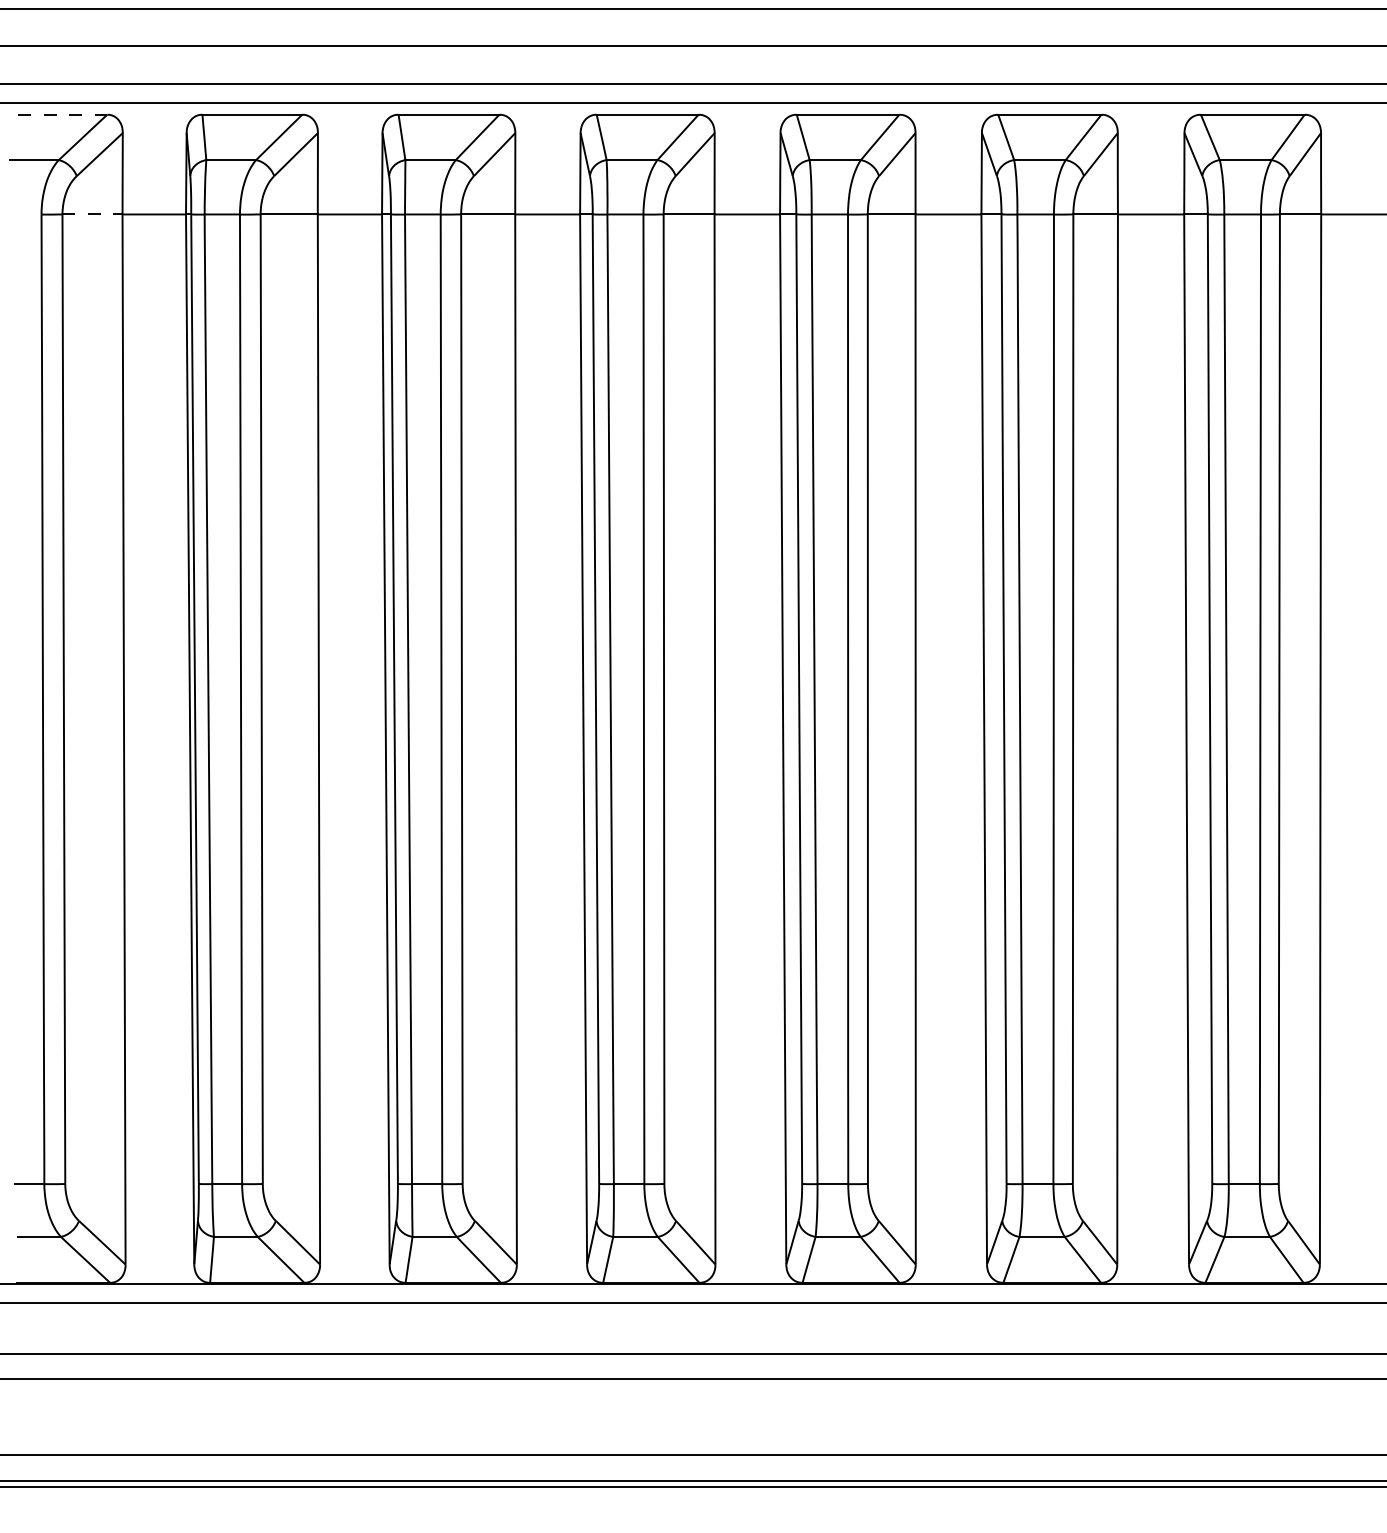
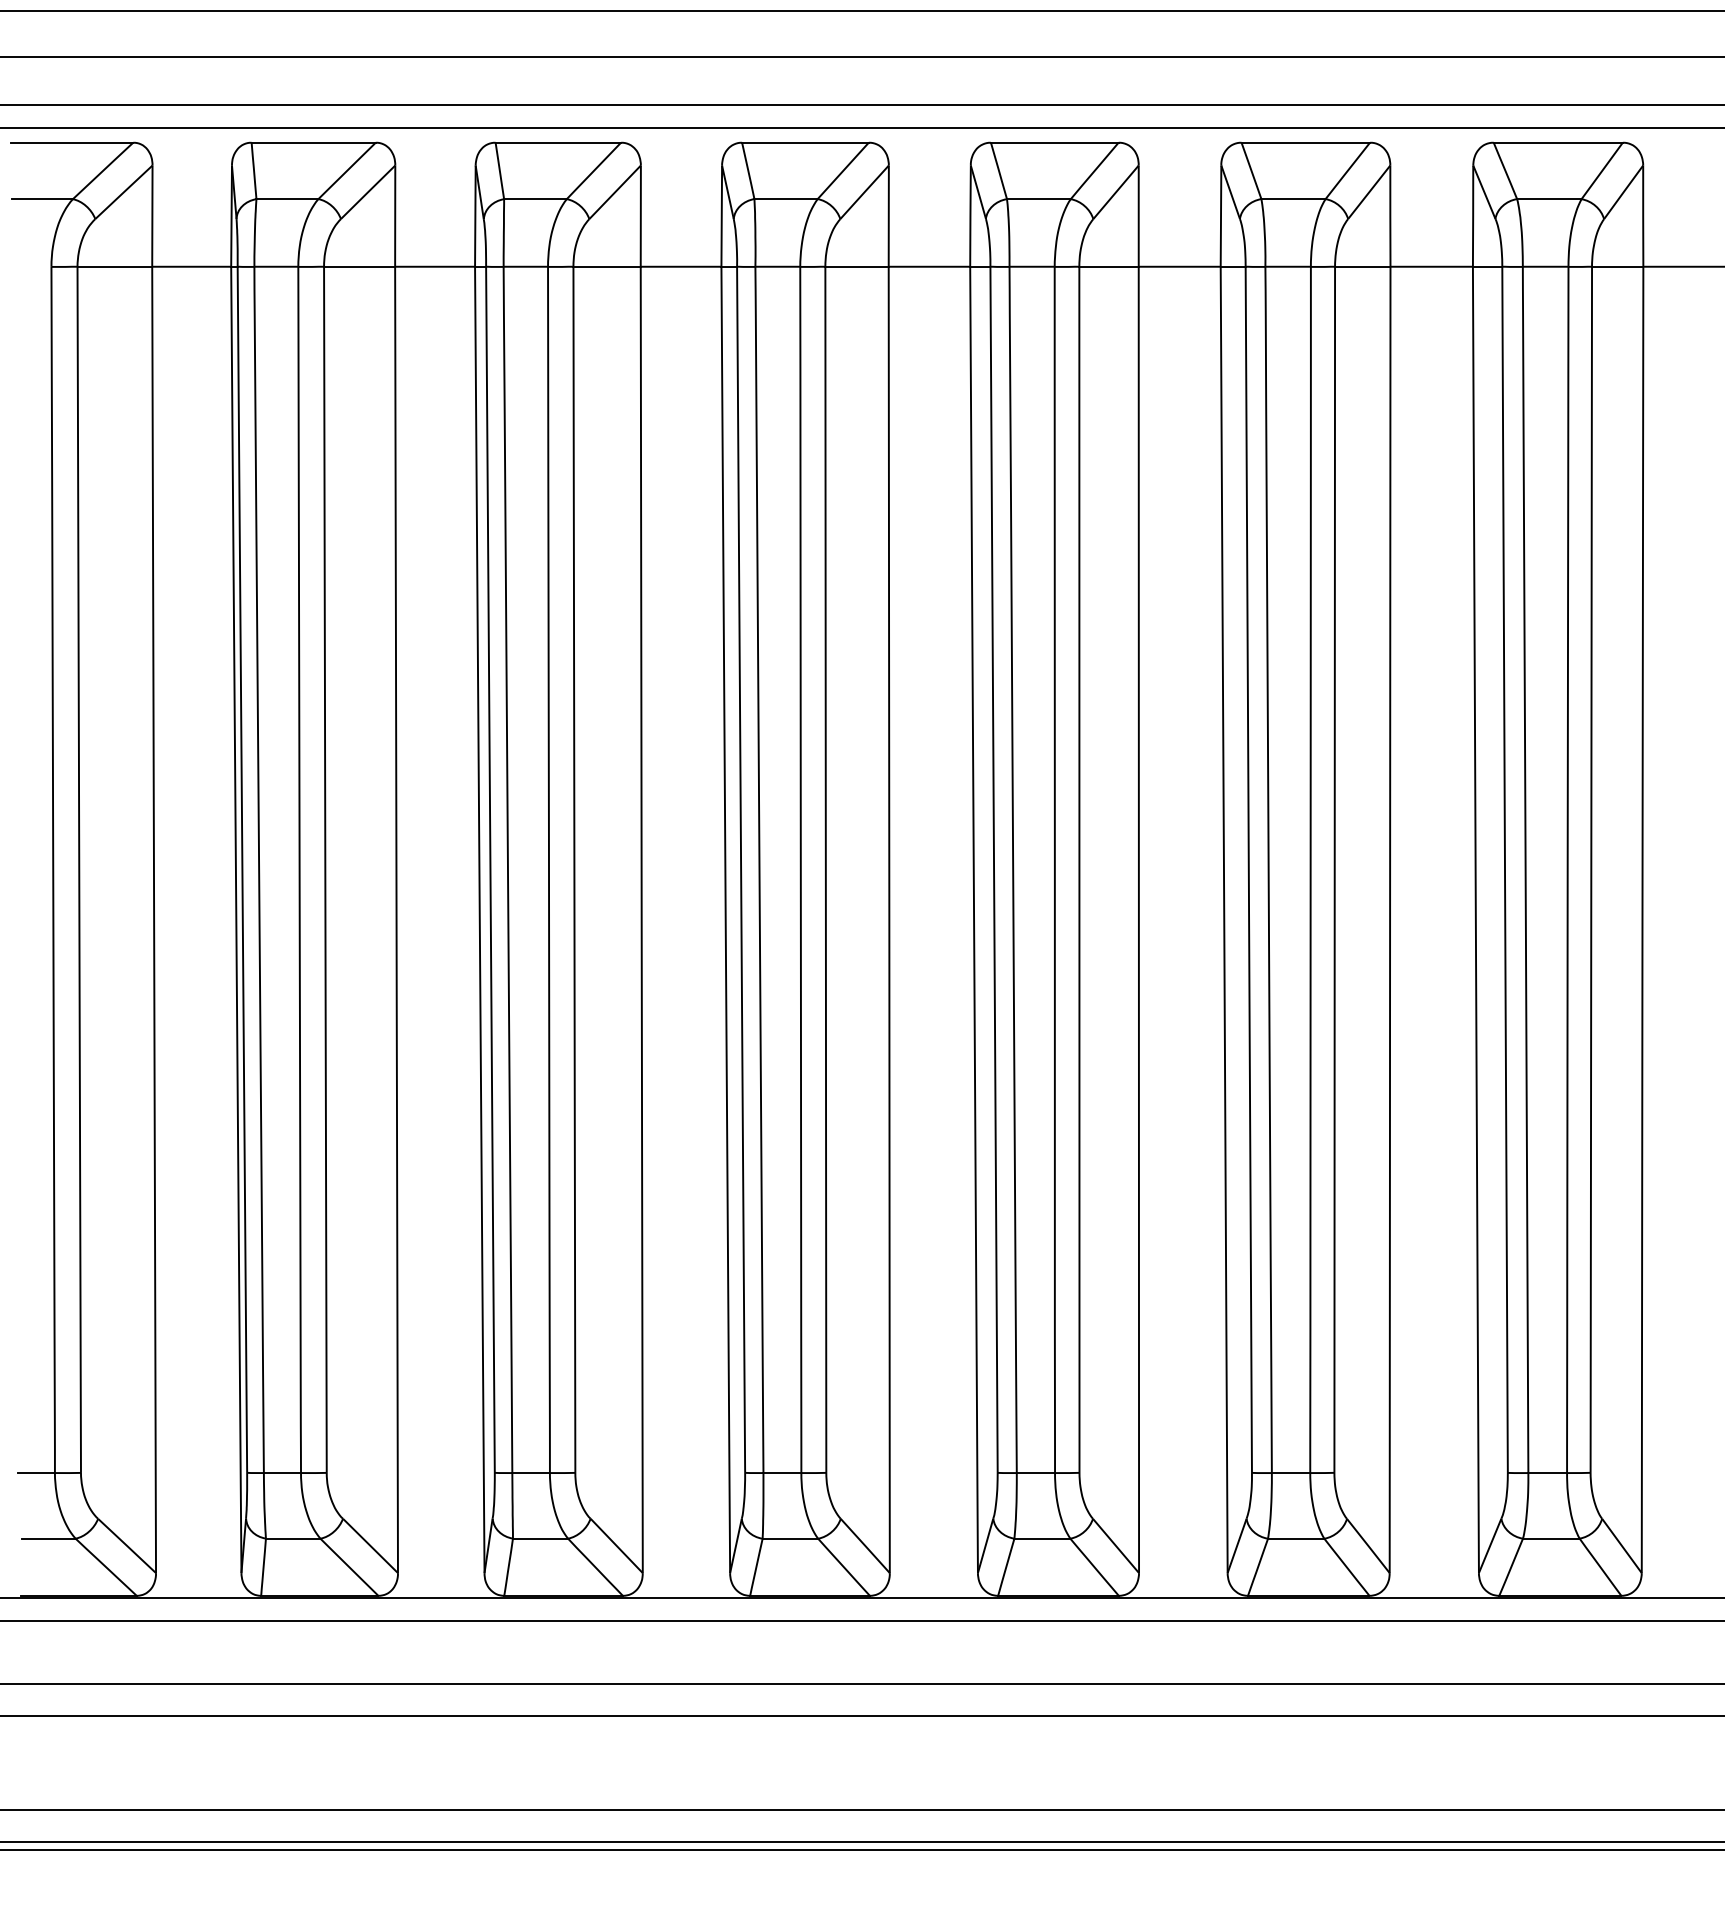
line: (57, 114) -> (71, 142), dashed -> solid
line: (93, 214) -> (116, 266), dashed -> solid

